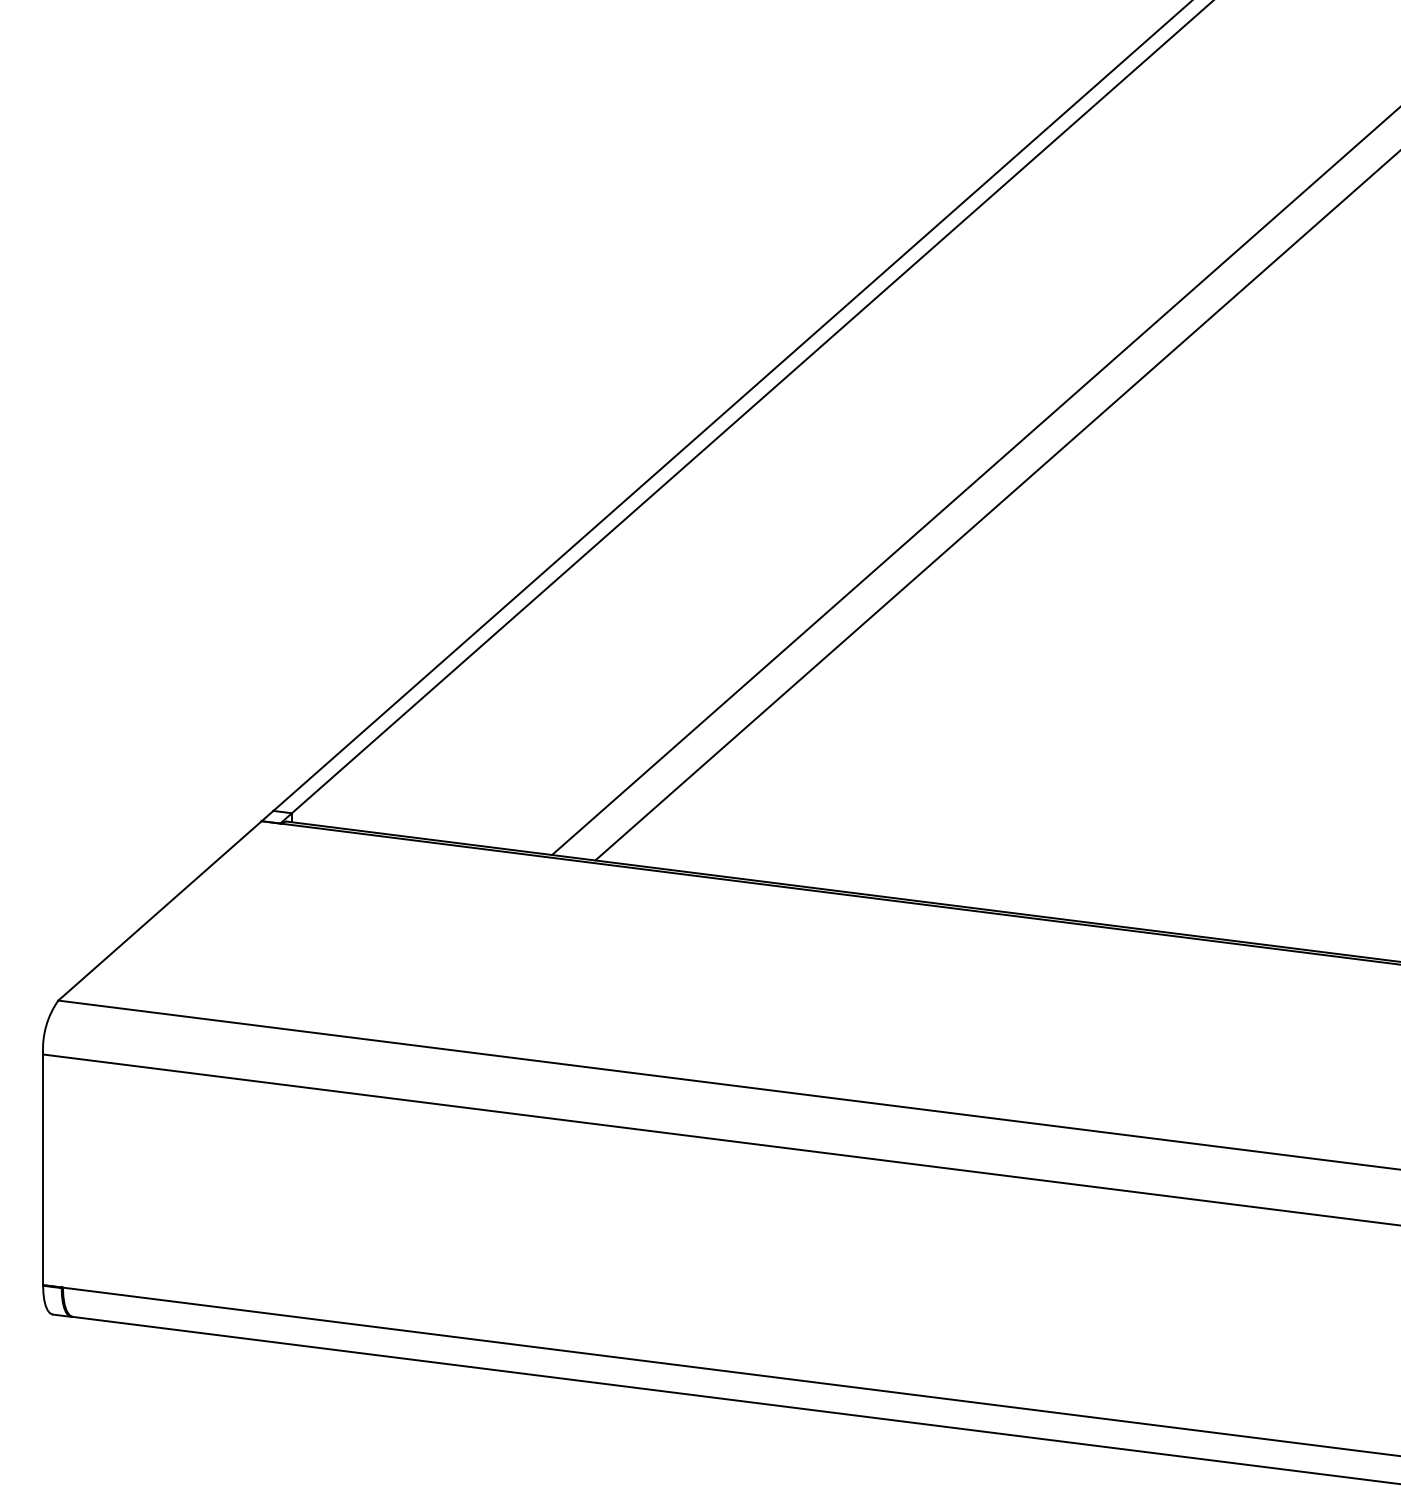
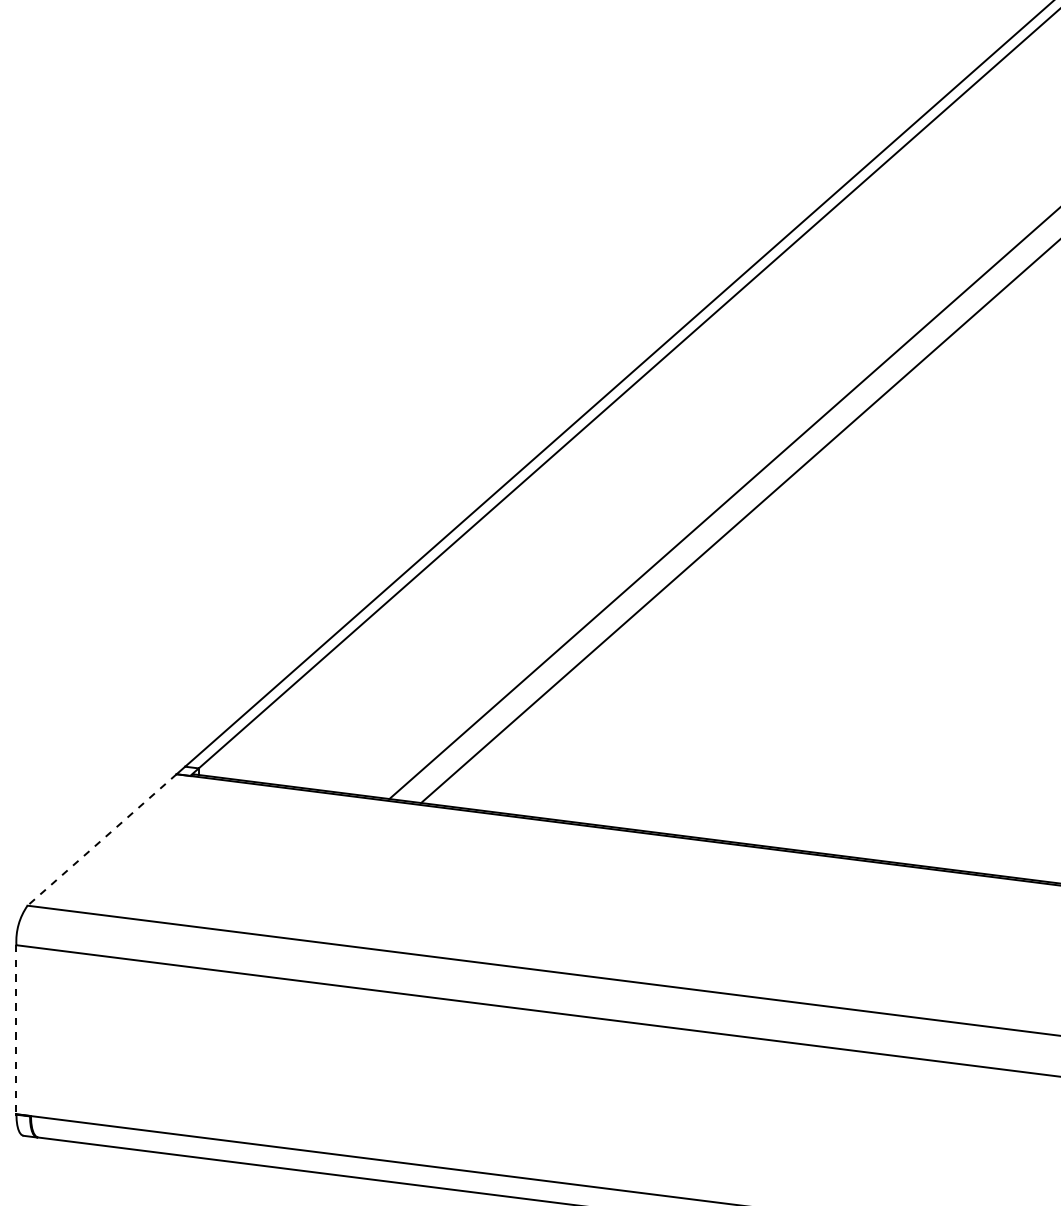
line: (159, 911) -> (101, 840), solid -> dashed
line: (43, 1169) -> (16, 1029), solid -> dashed

